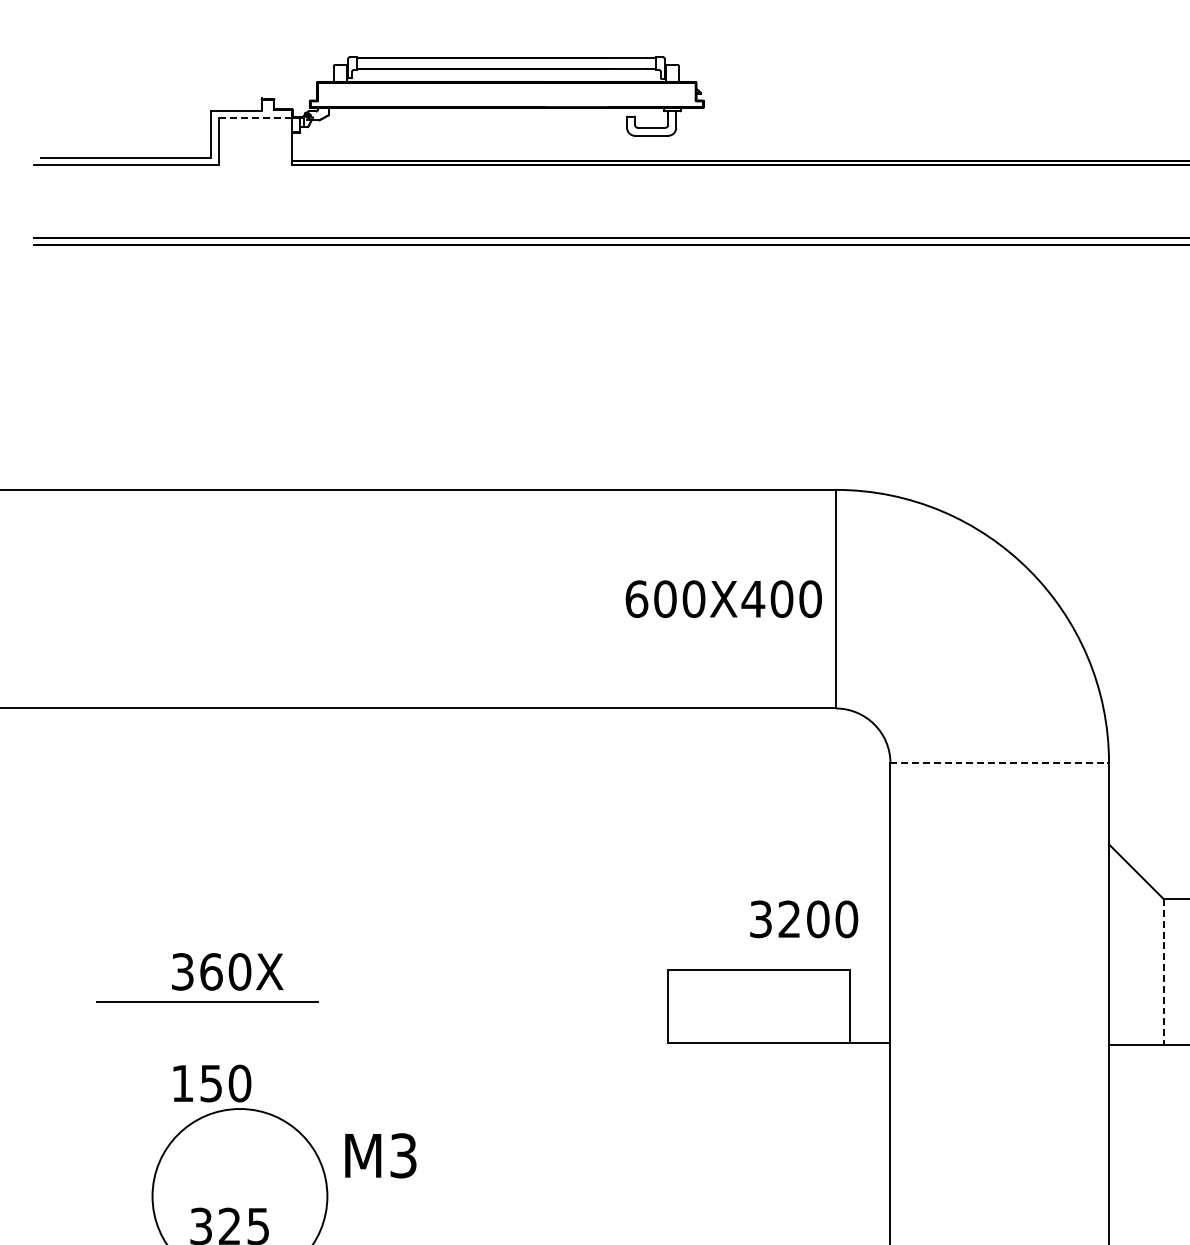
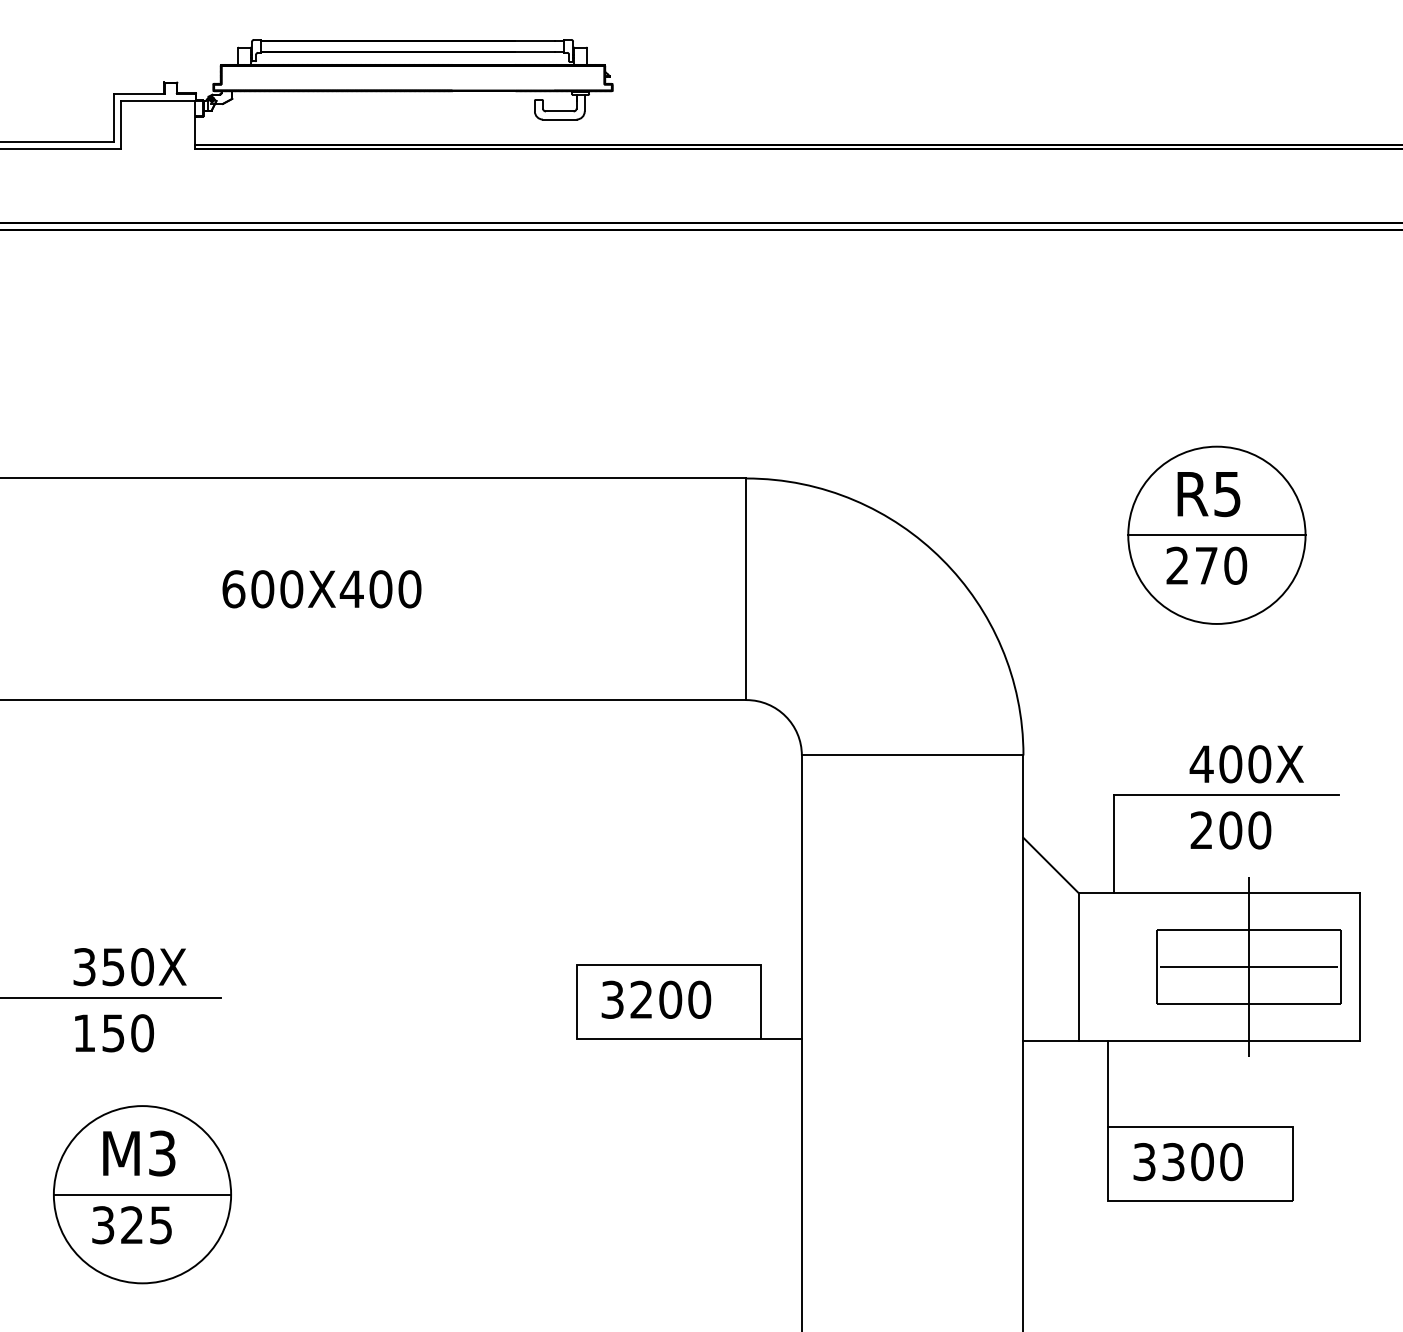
line: (254, 117) -> (157, 101), dashed -> solid
text: (723, 599) -> (321, 589), moved
line: (999, 763) -> (912, 755), dashed -> solid
text: (804, 919) -> (656, 999), moved
text: (211, 972) -> (113, 967), 360X -> 350X
line: (1163, 972) -> (1078, 967), dashed -> solid
text: (212, 1083) -> (114, 1033), moved
text: (381, 1155) -> (139, 1153), moved
line: (239, 1196) -> (142, 1194), added

